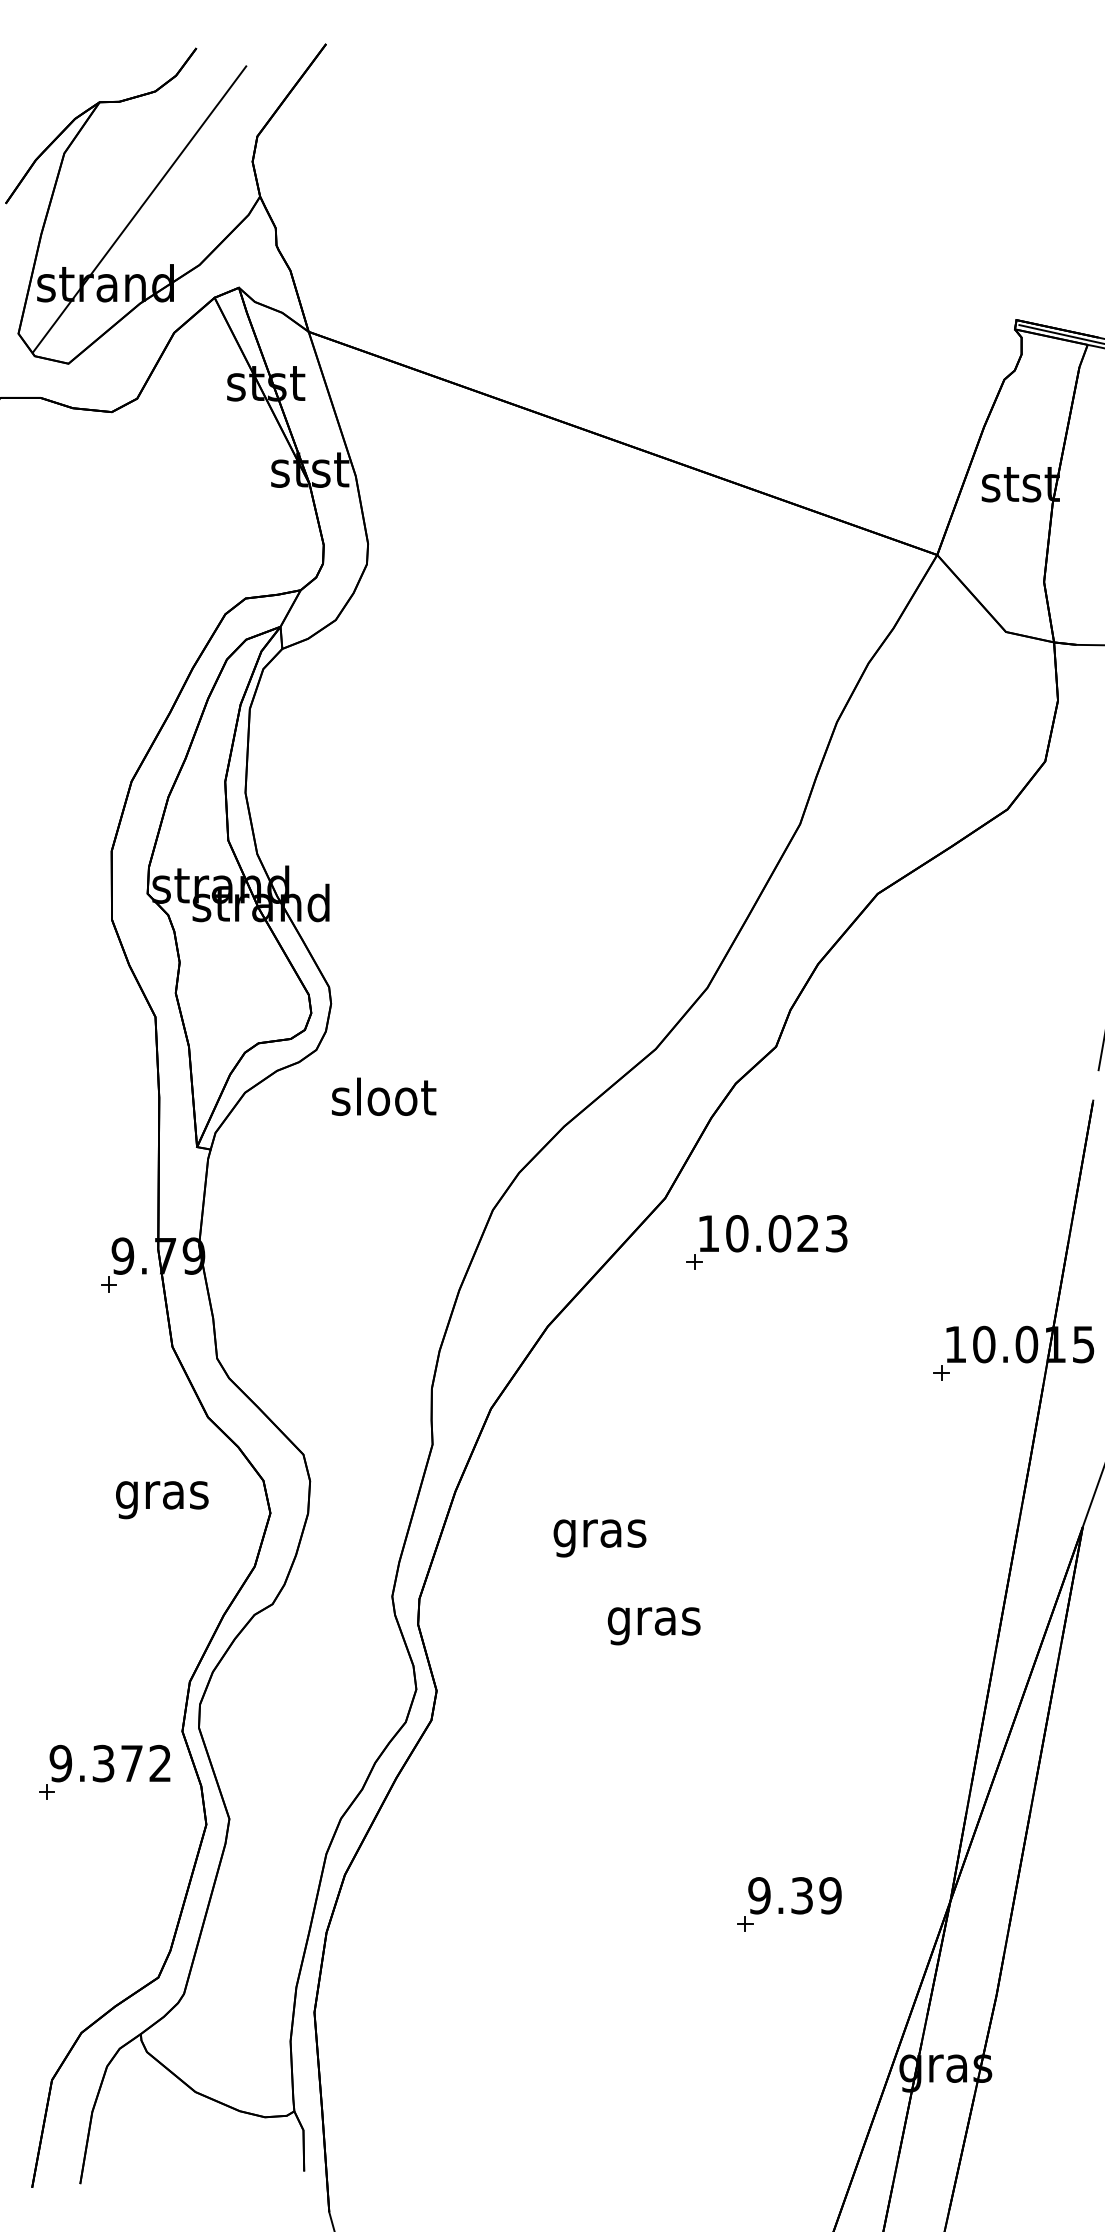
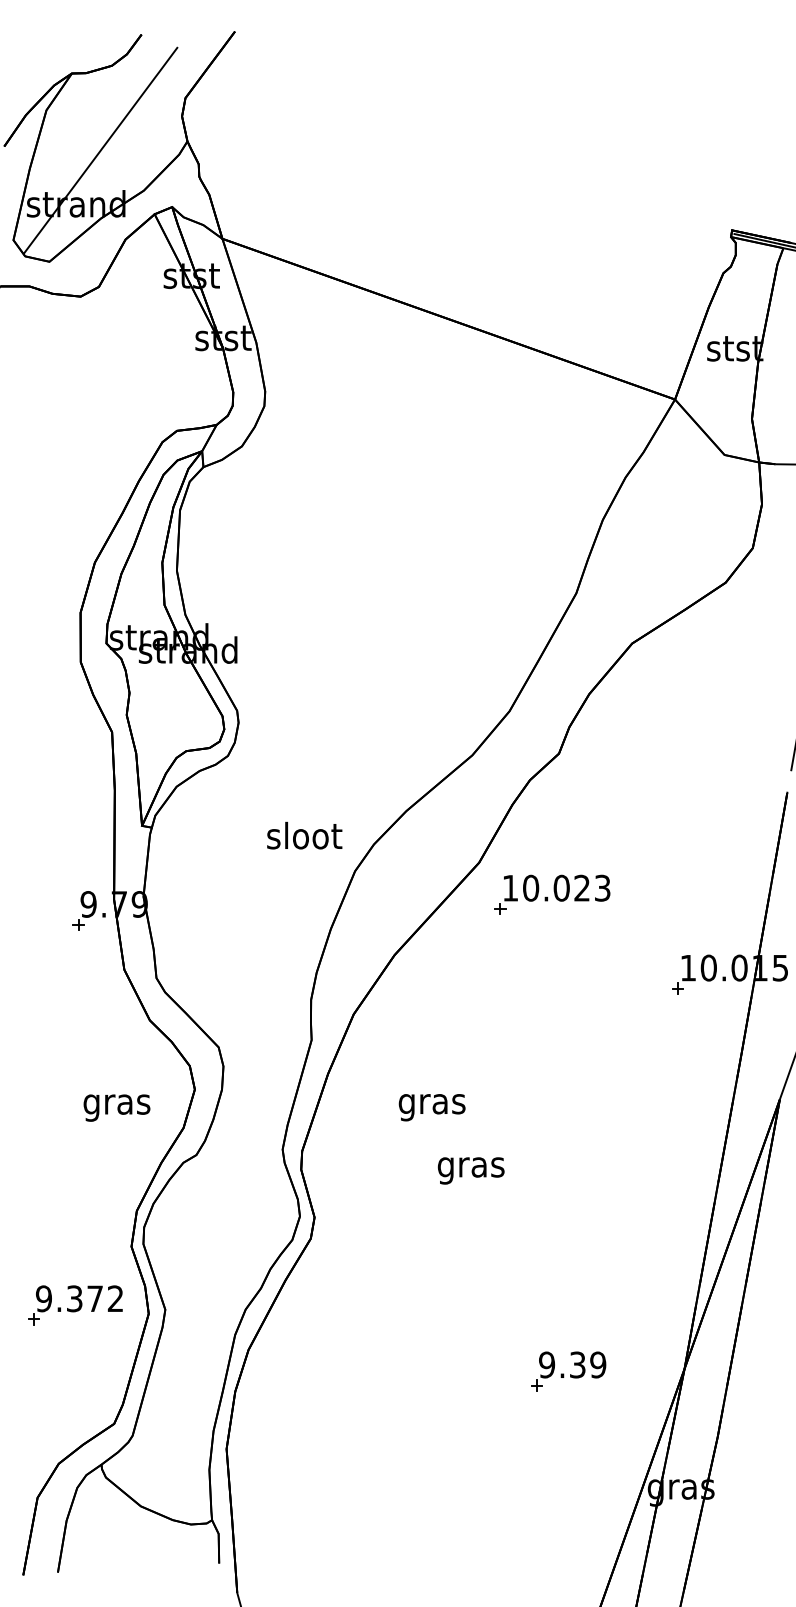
text: (383, 1096) -> (304, 835), moved
text: (161, 1499) -> (116, 1107), moved
part: (104, 1772) -> (75, 1305), moved

